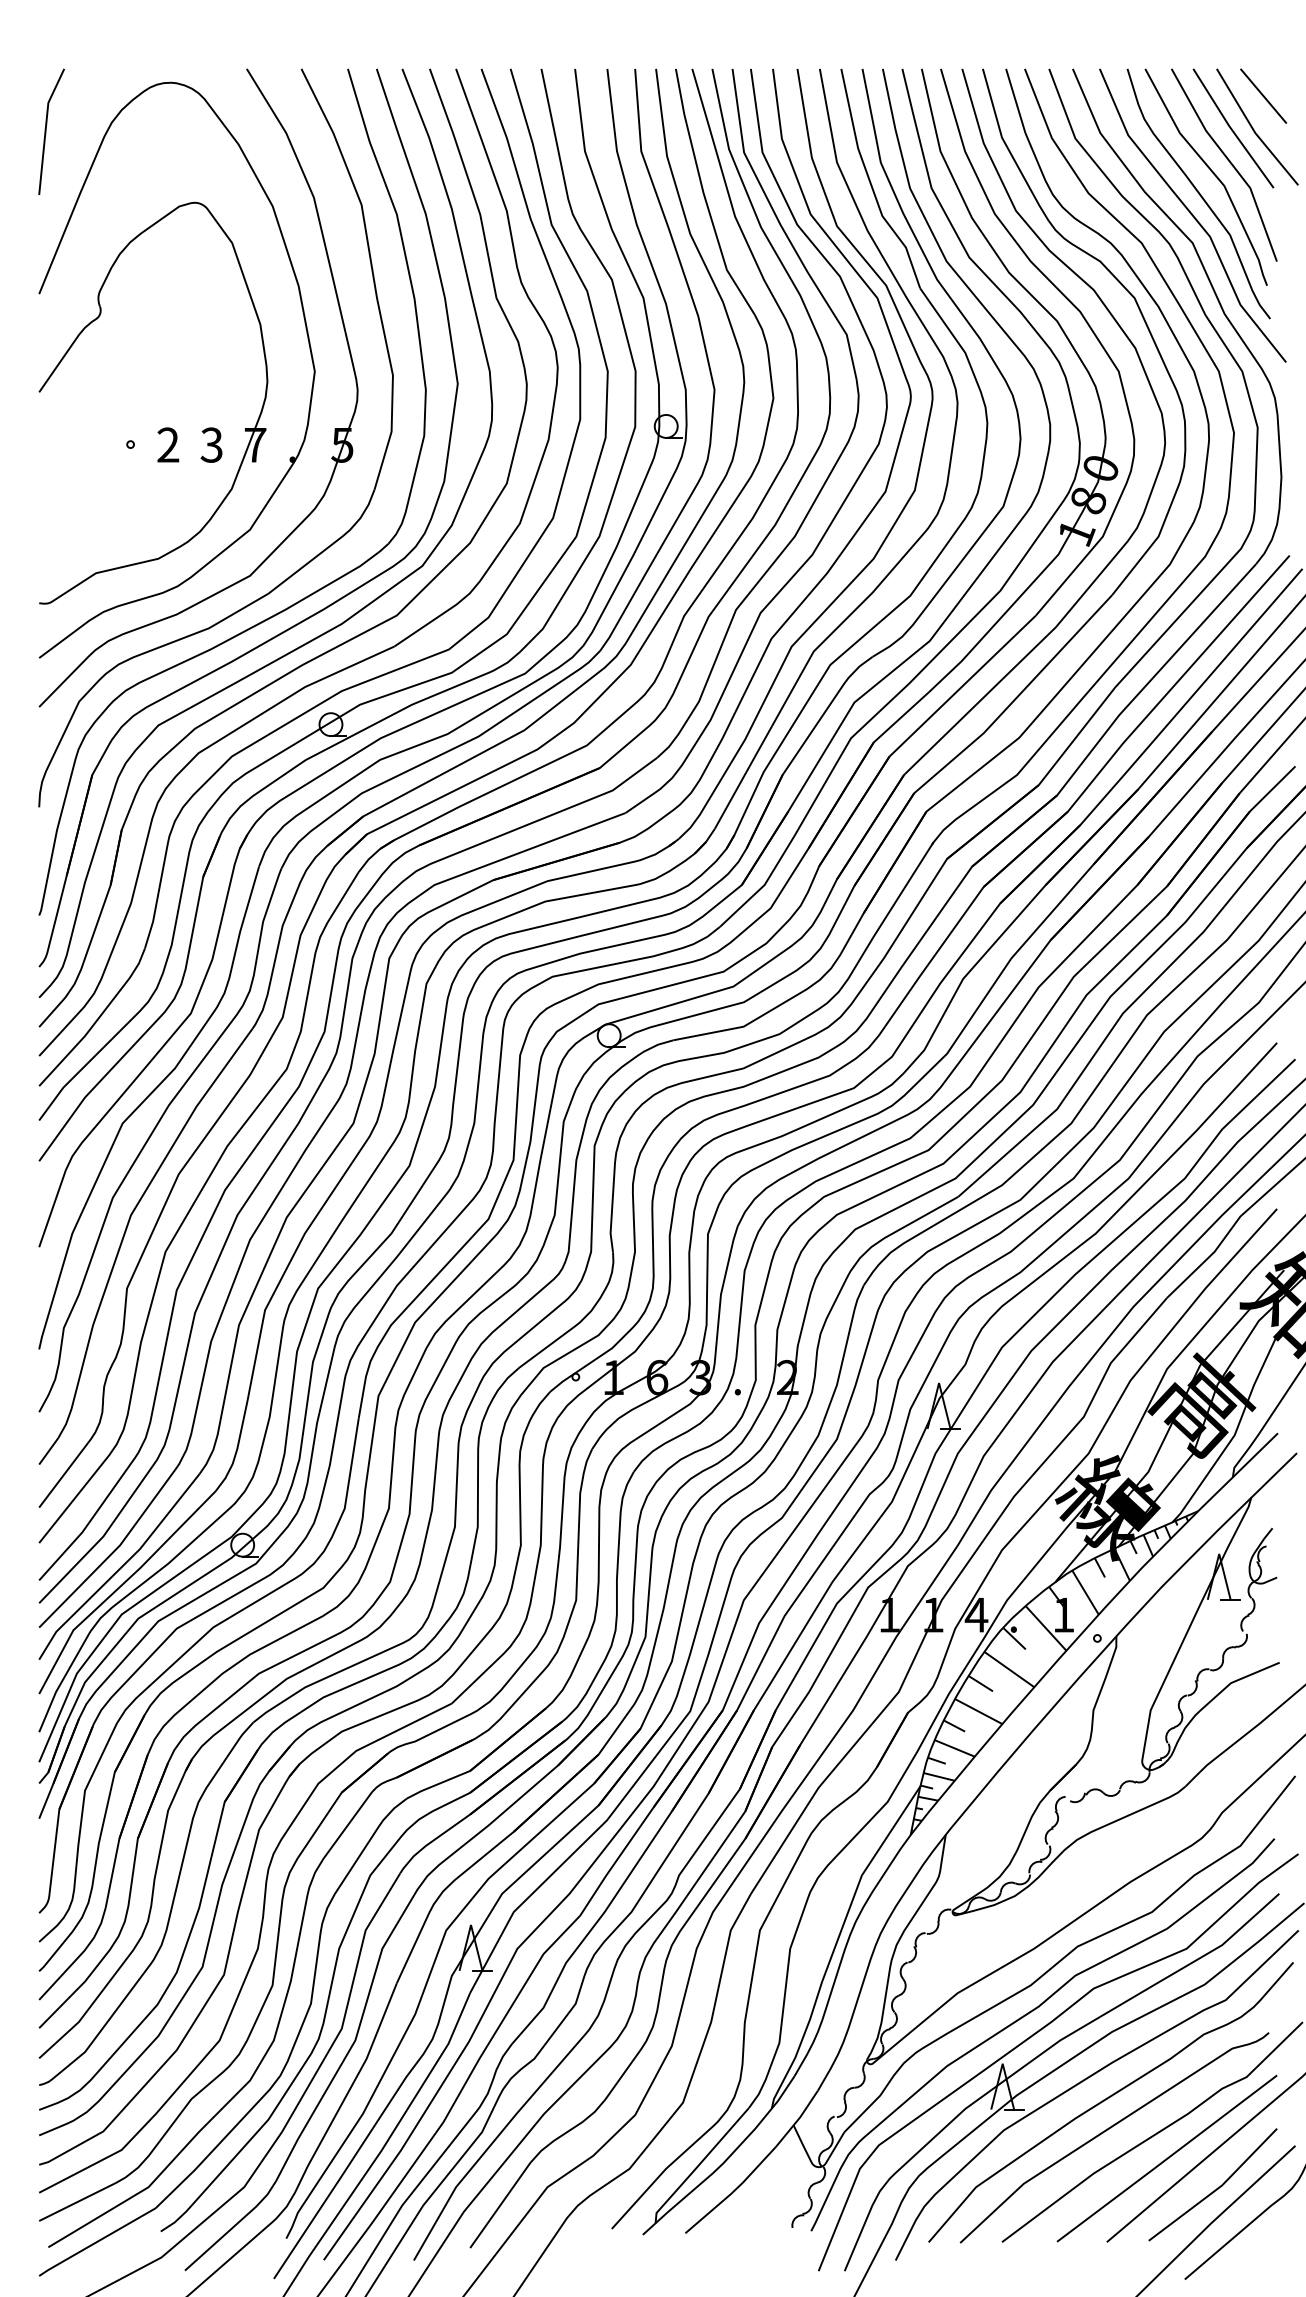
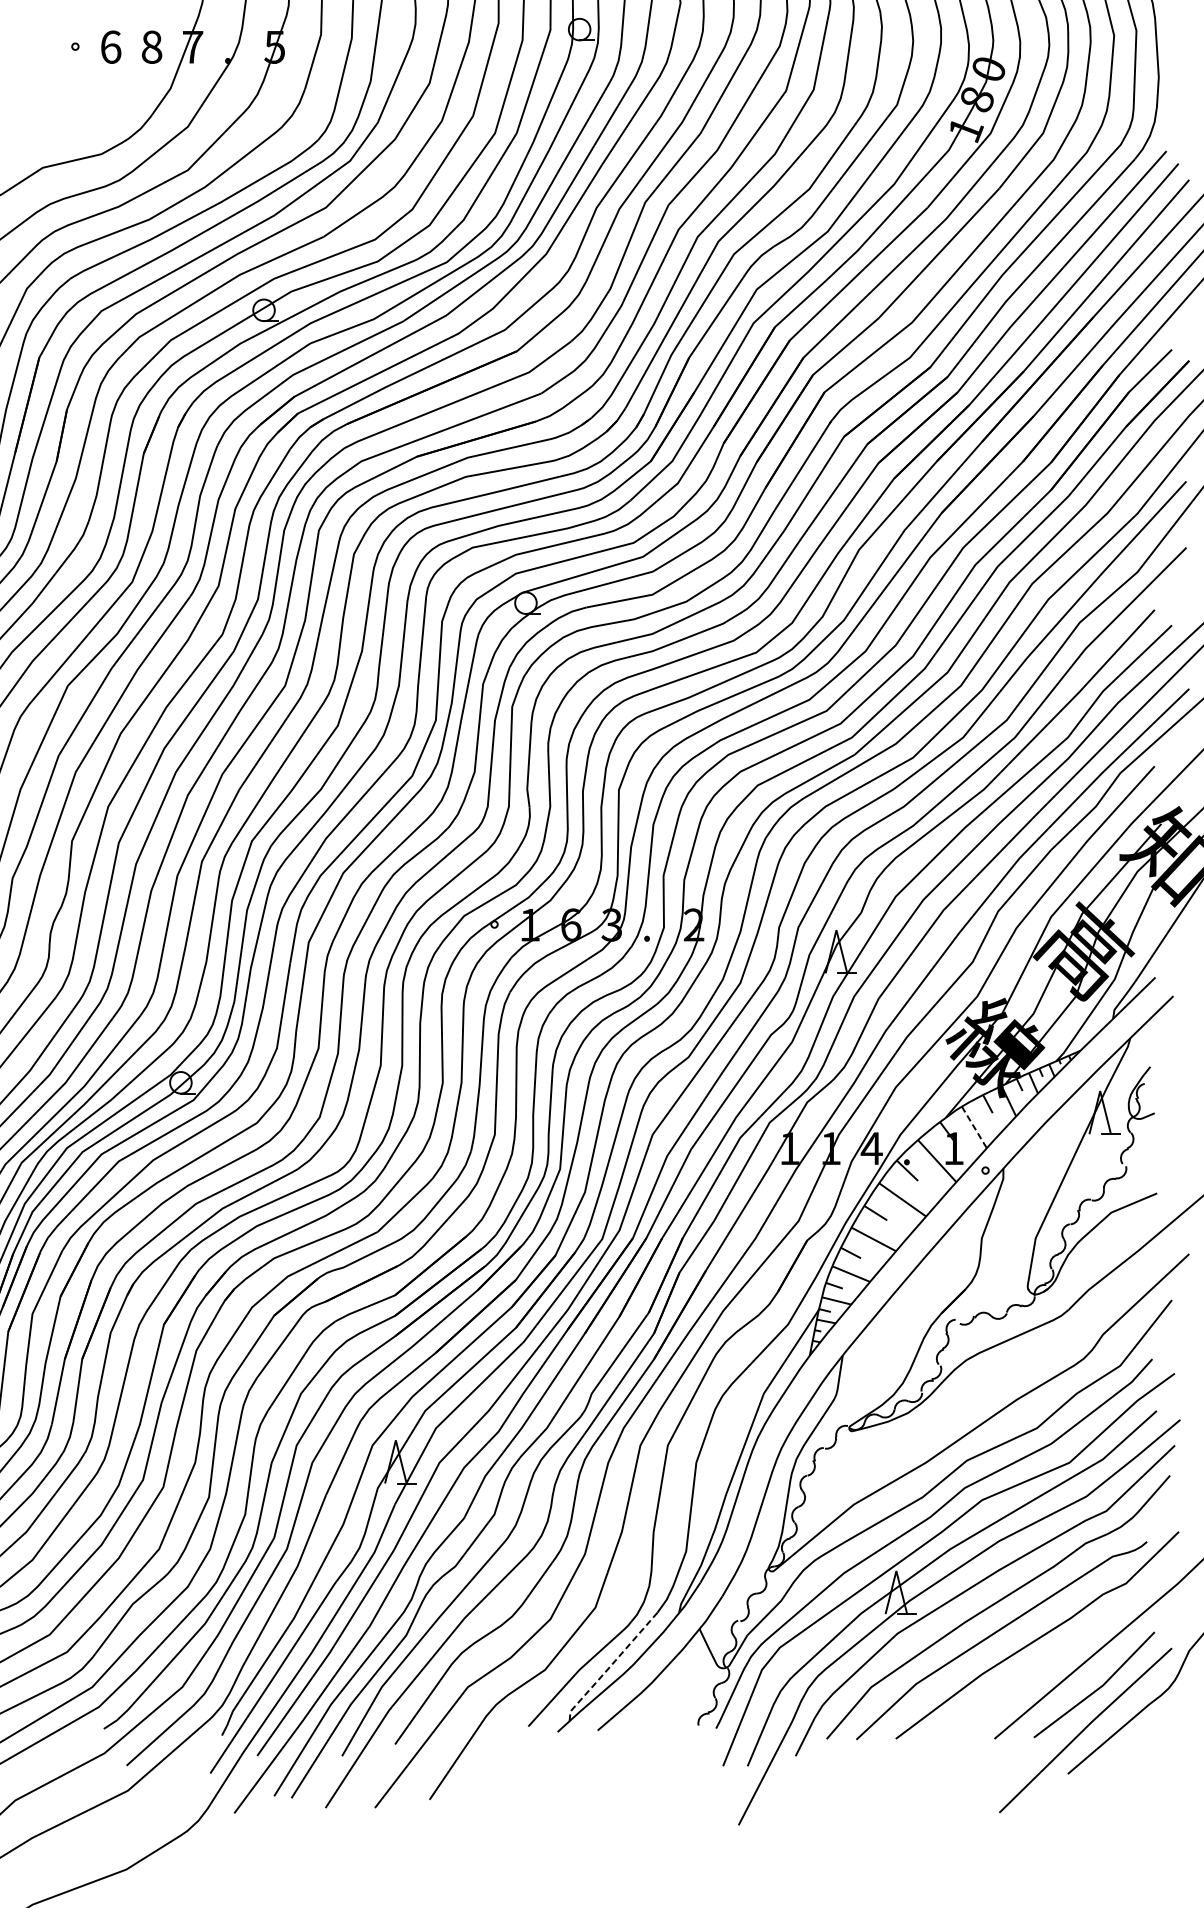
text: (168, 444) -> (111, 46), 2 -> 6
text: (211, 444) -> (151, 46), 3 -> 8
line: (1085, 1592) -> (974, 1127), solid -> dashed
line: (1166, 2158) -> (1050, 1660), removed
line: (698, 2165) -> (610, 1666), solid -> dashed

